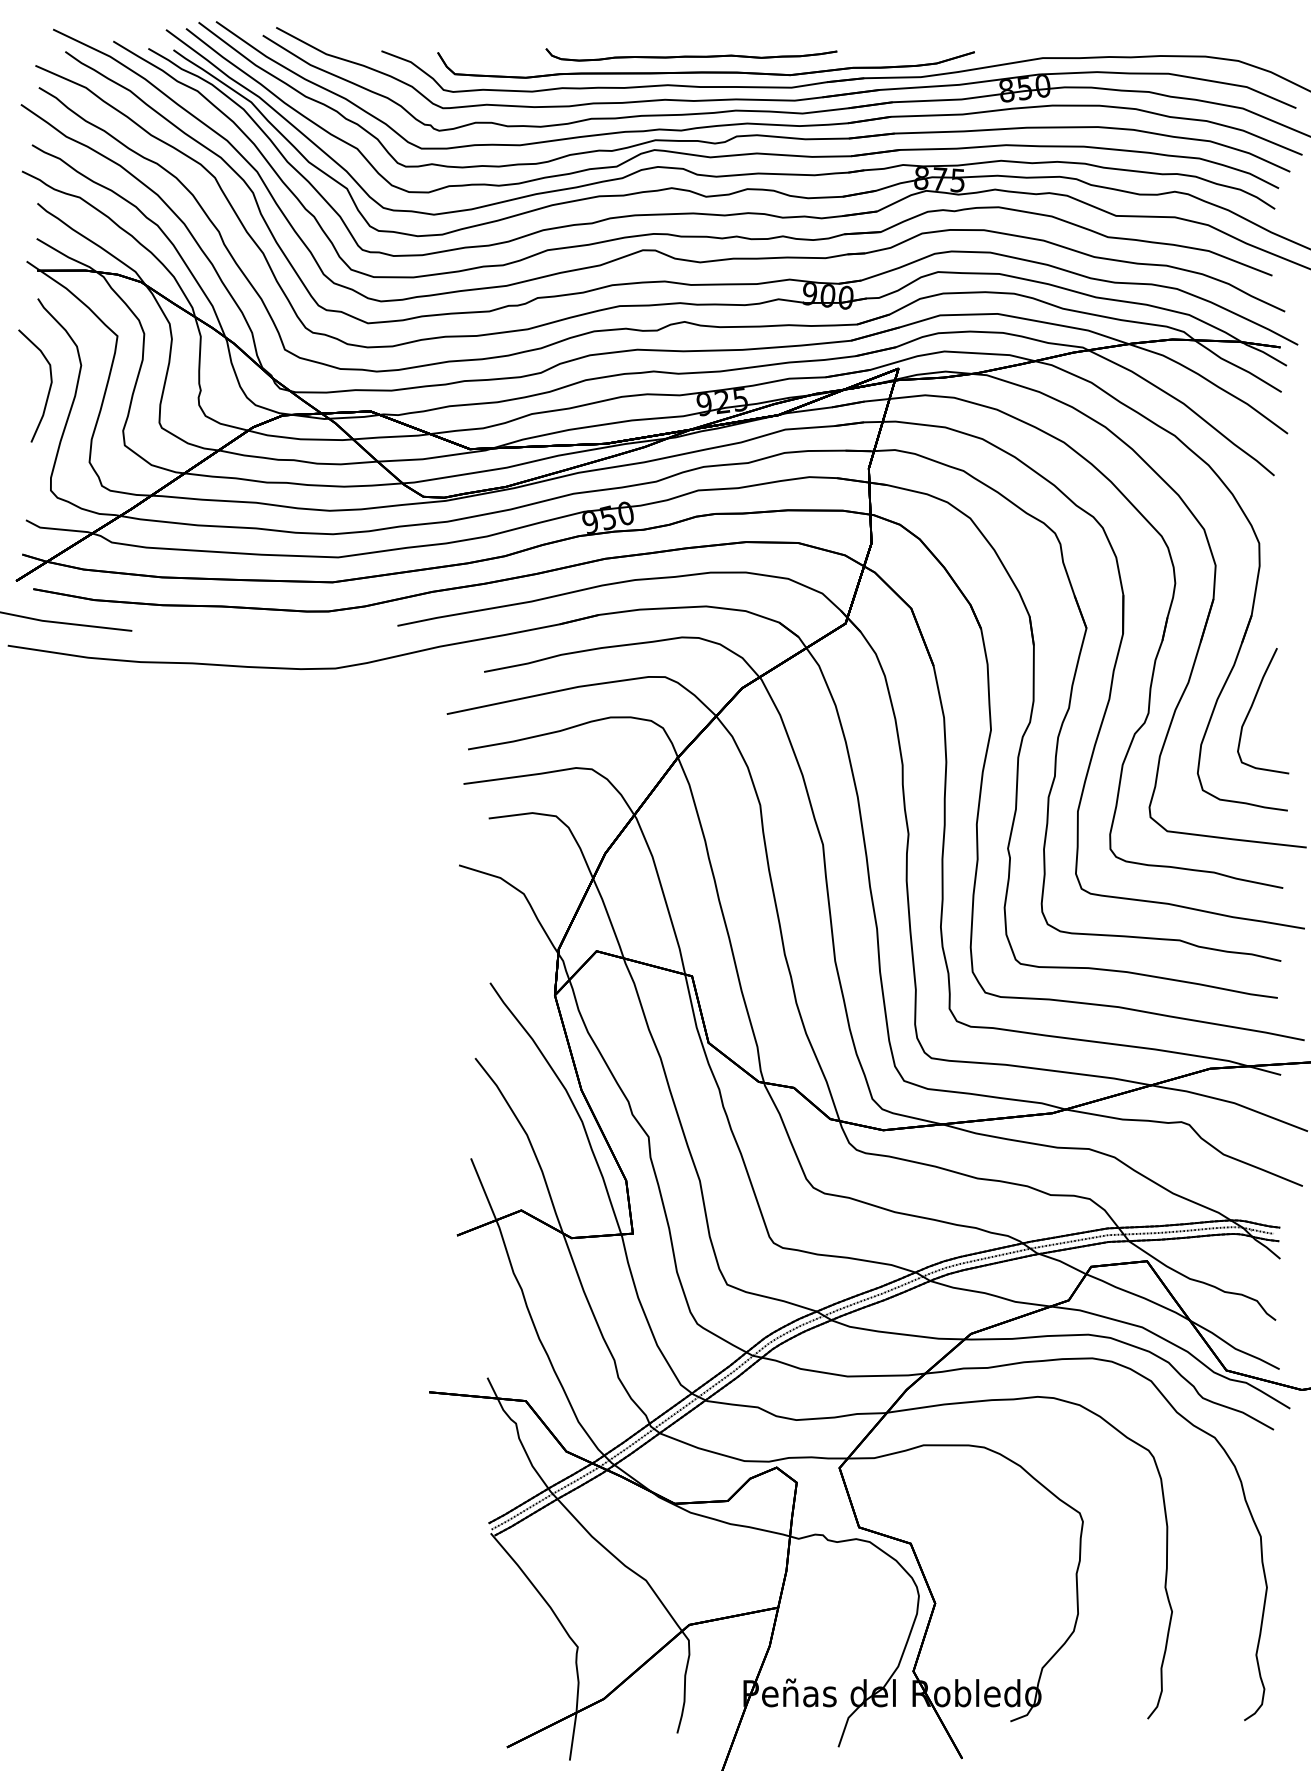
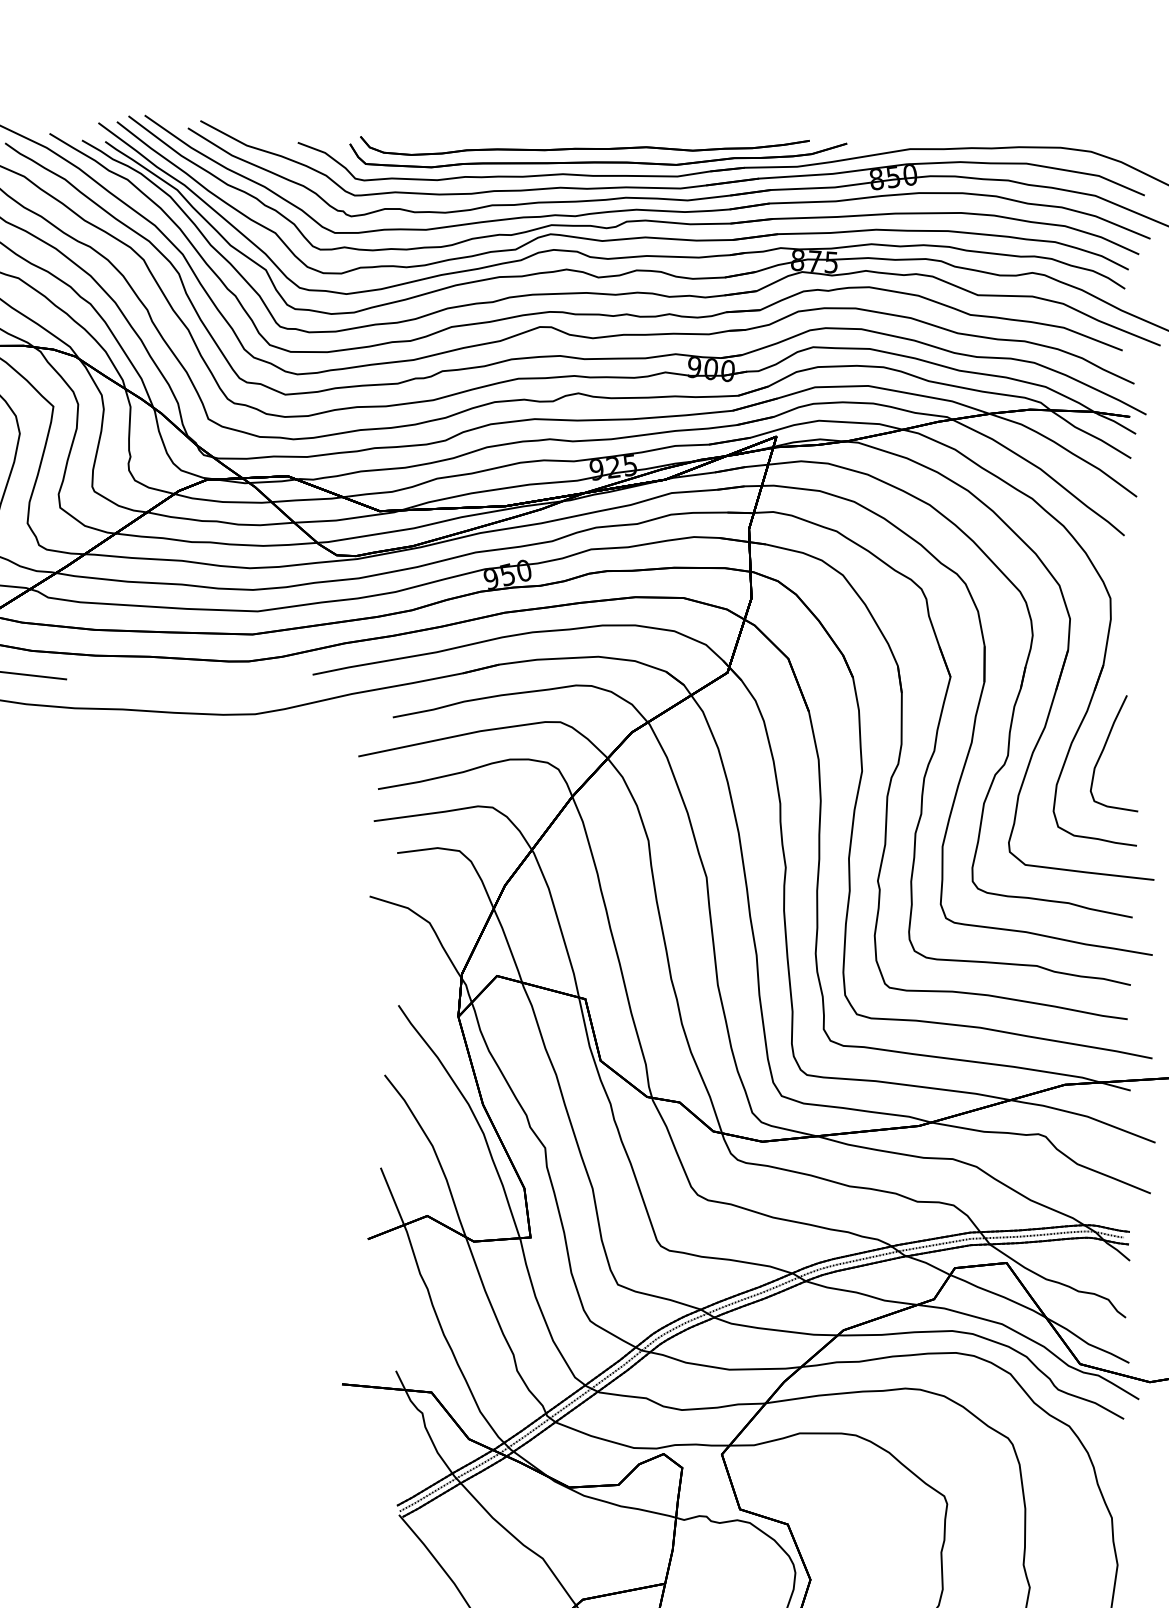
part: (691, 54) -> (584, 145), size x1.67

